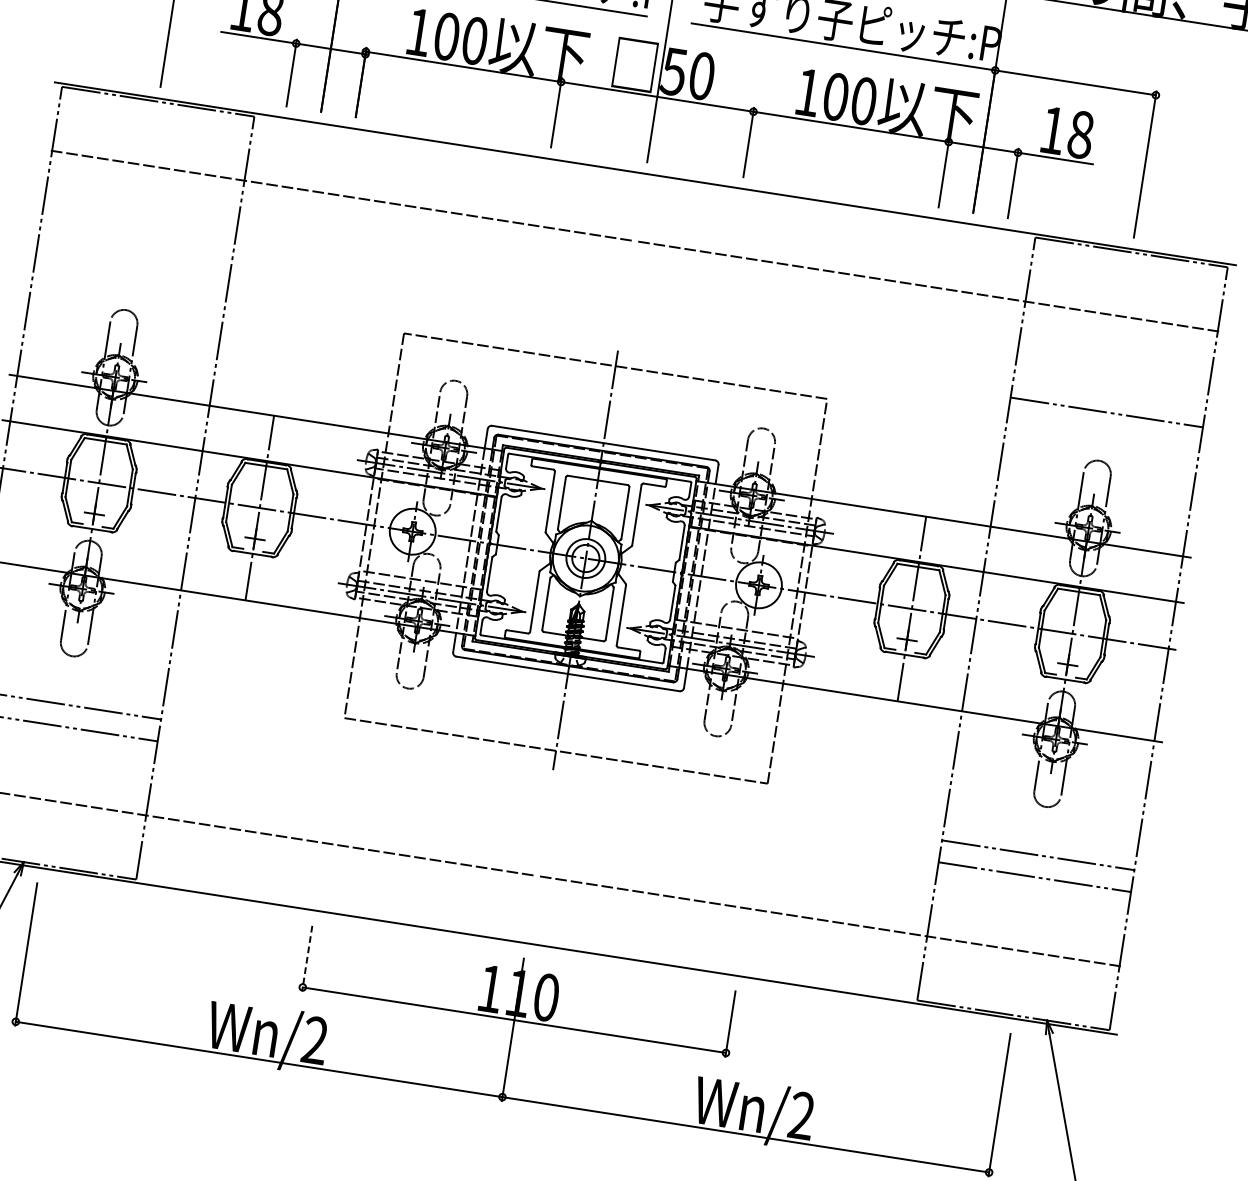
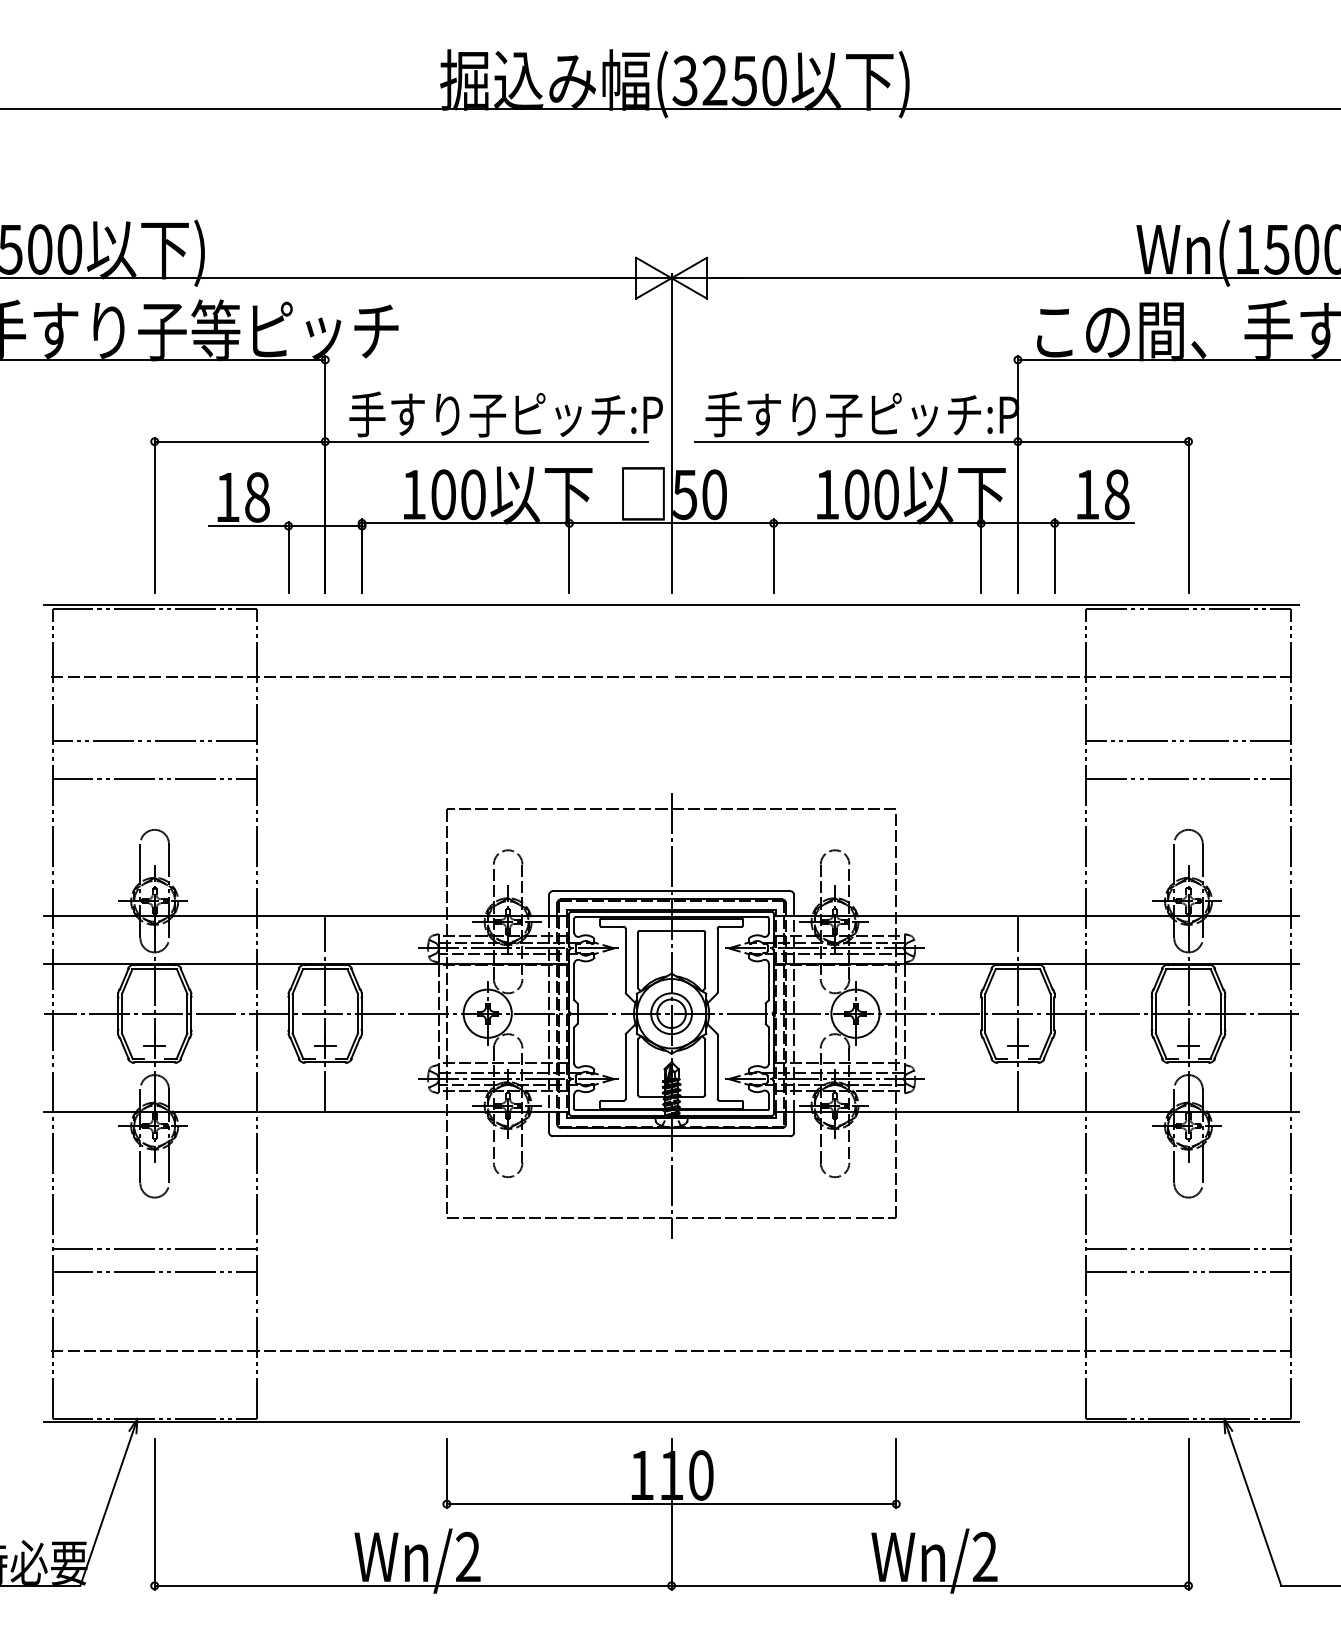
line: (138, 225) -> (154, 740), added
line: (133, 261) -> (154, 778), added
line: (1112, 376) -> (1188, 740), added
line: (306, 958) -> (446, 1473), dashed -> solid

